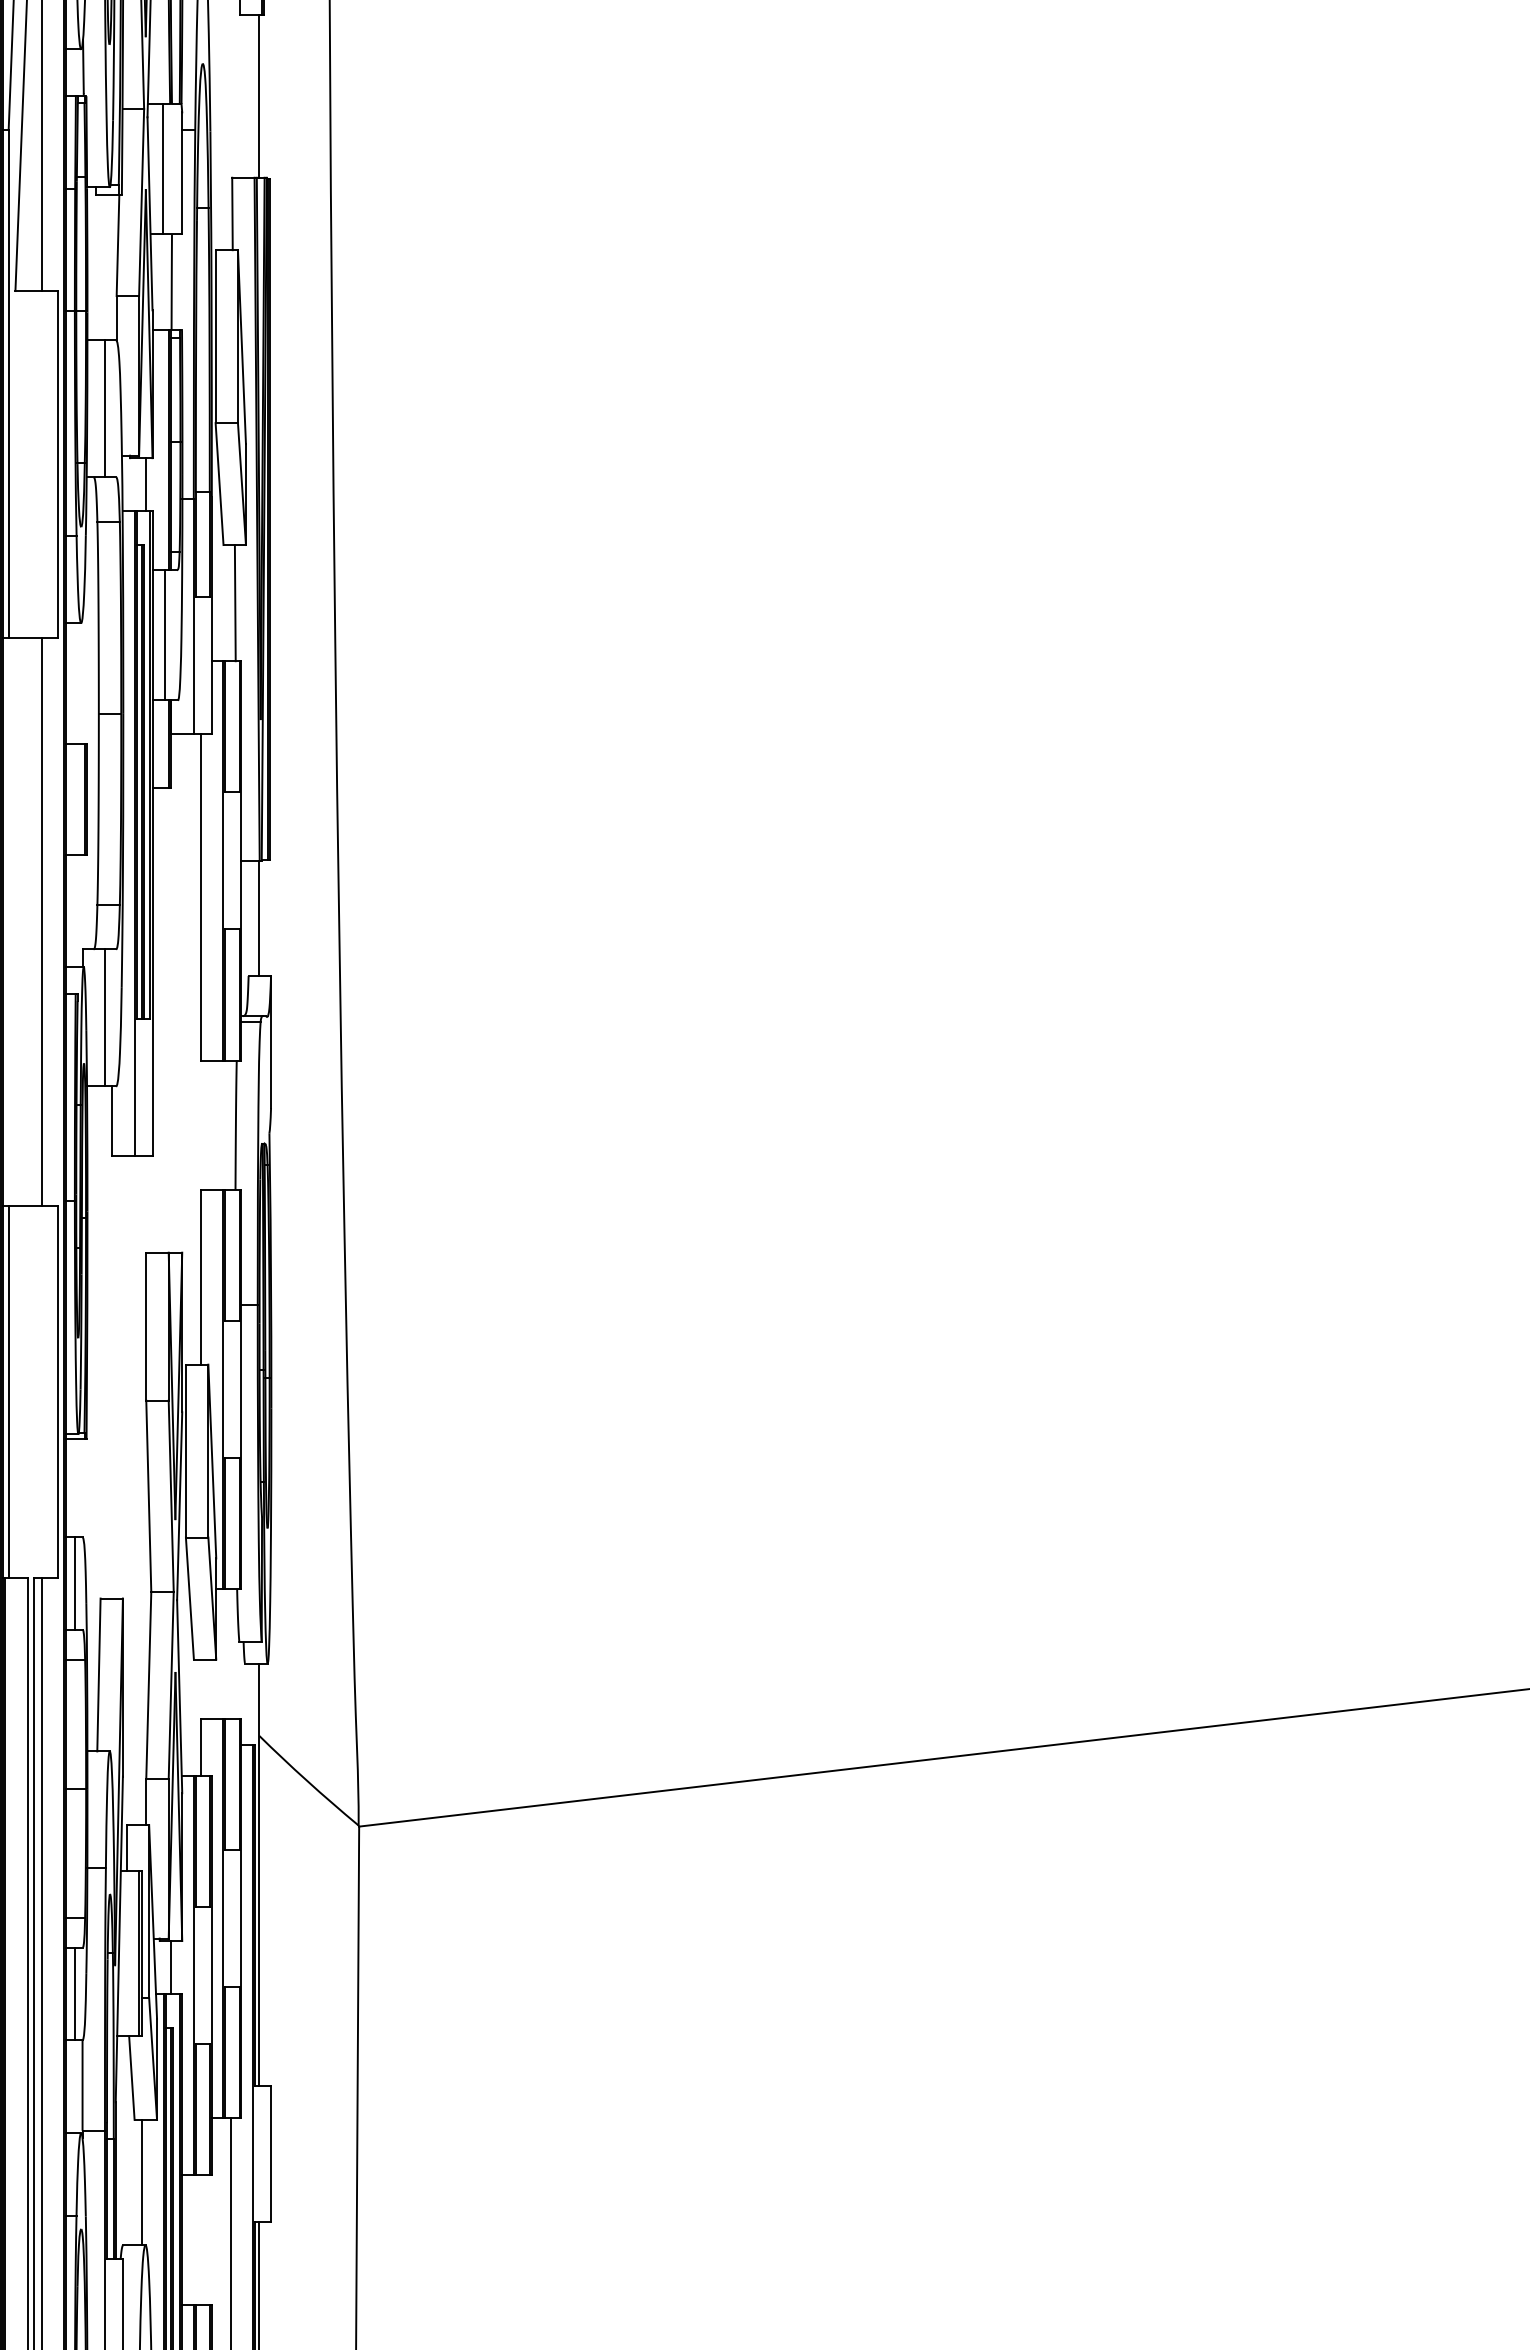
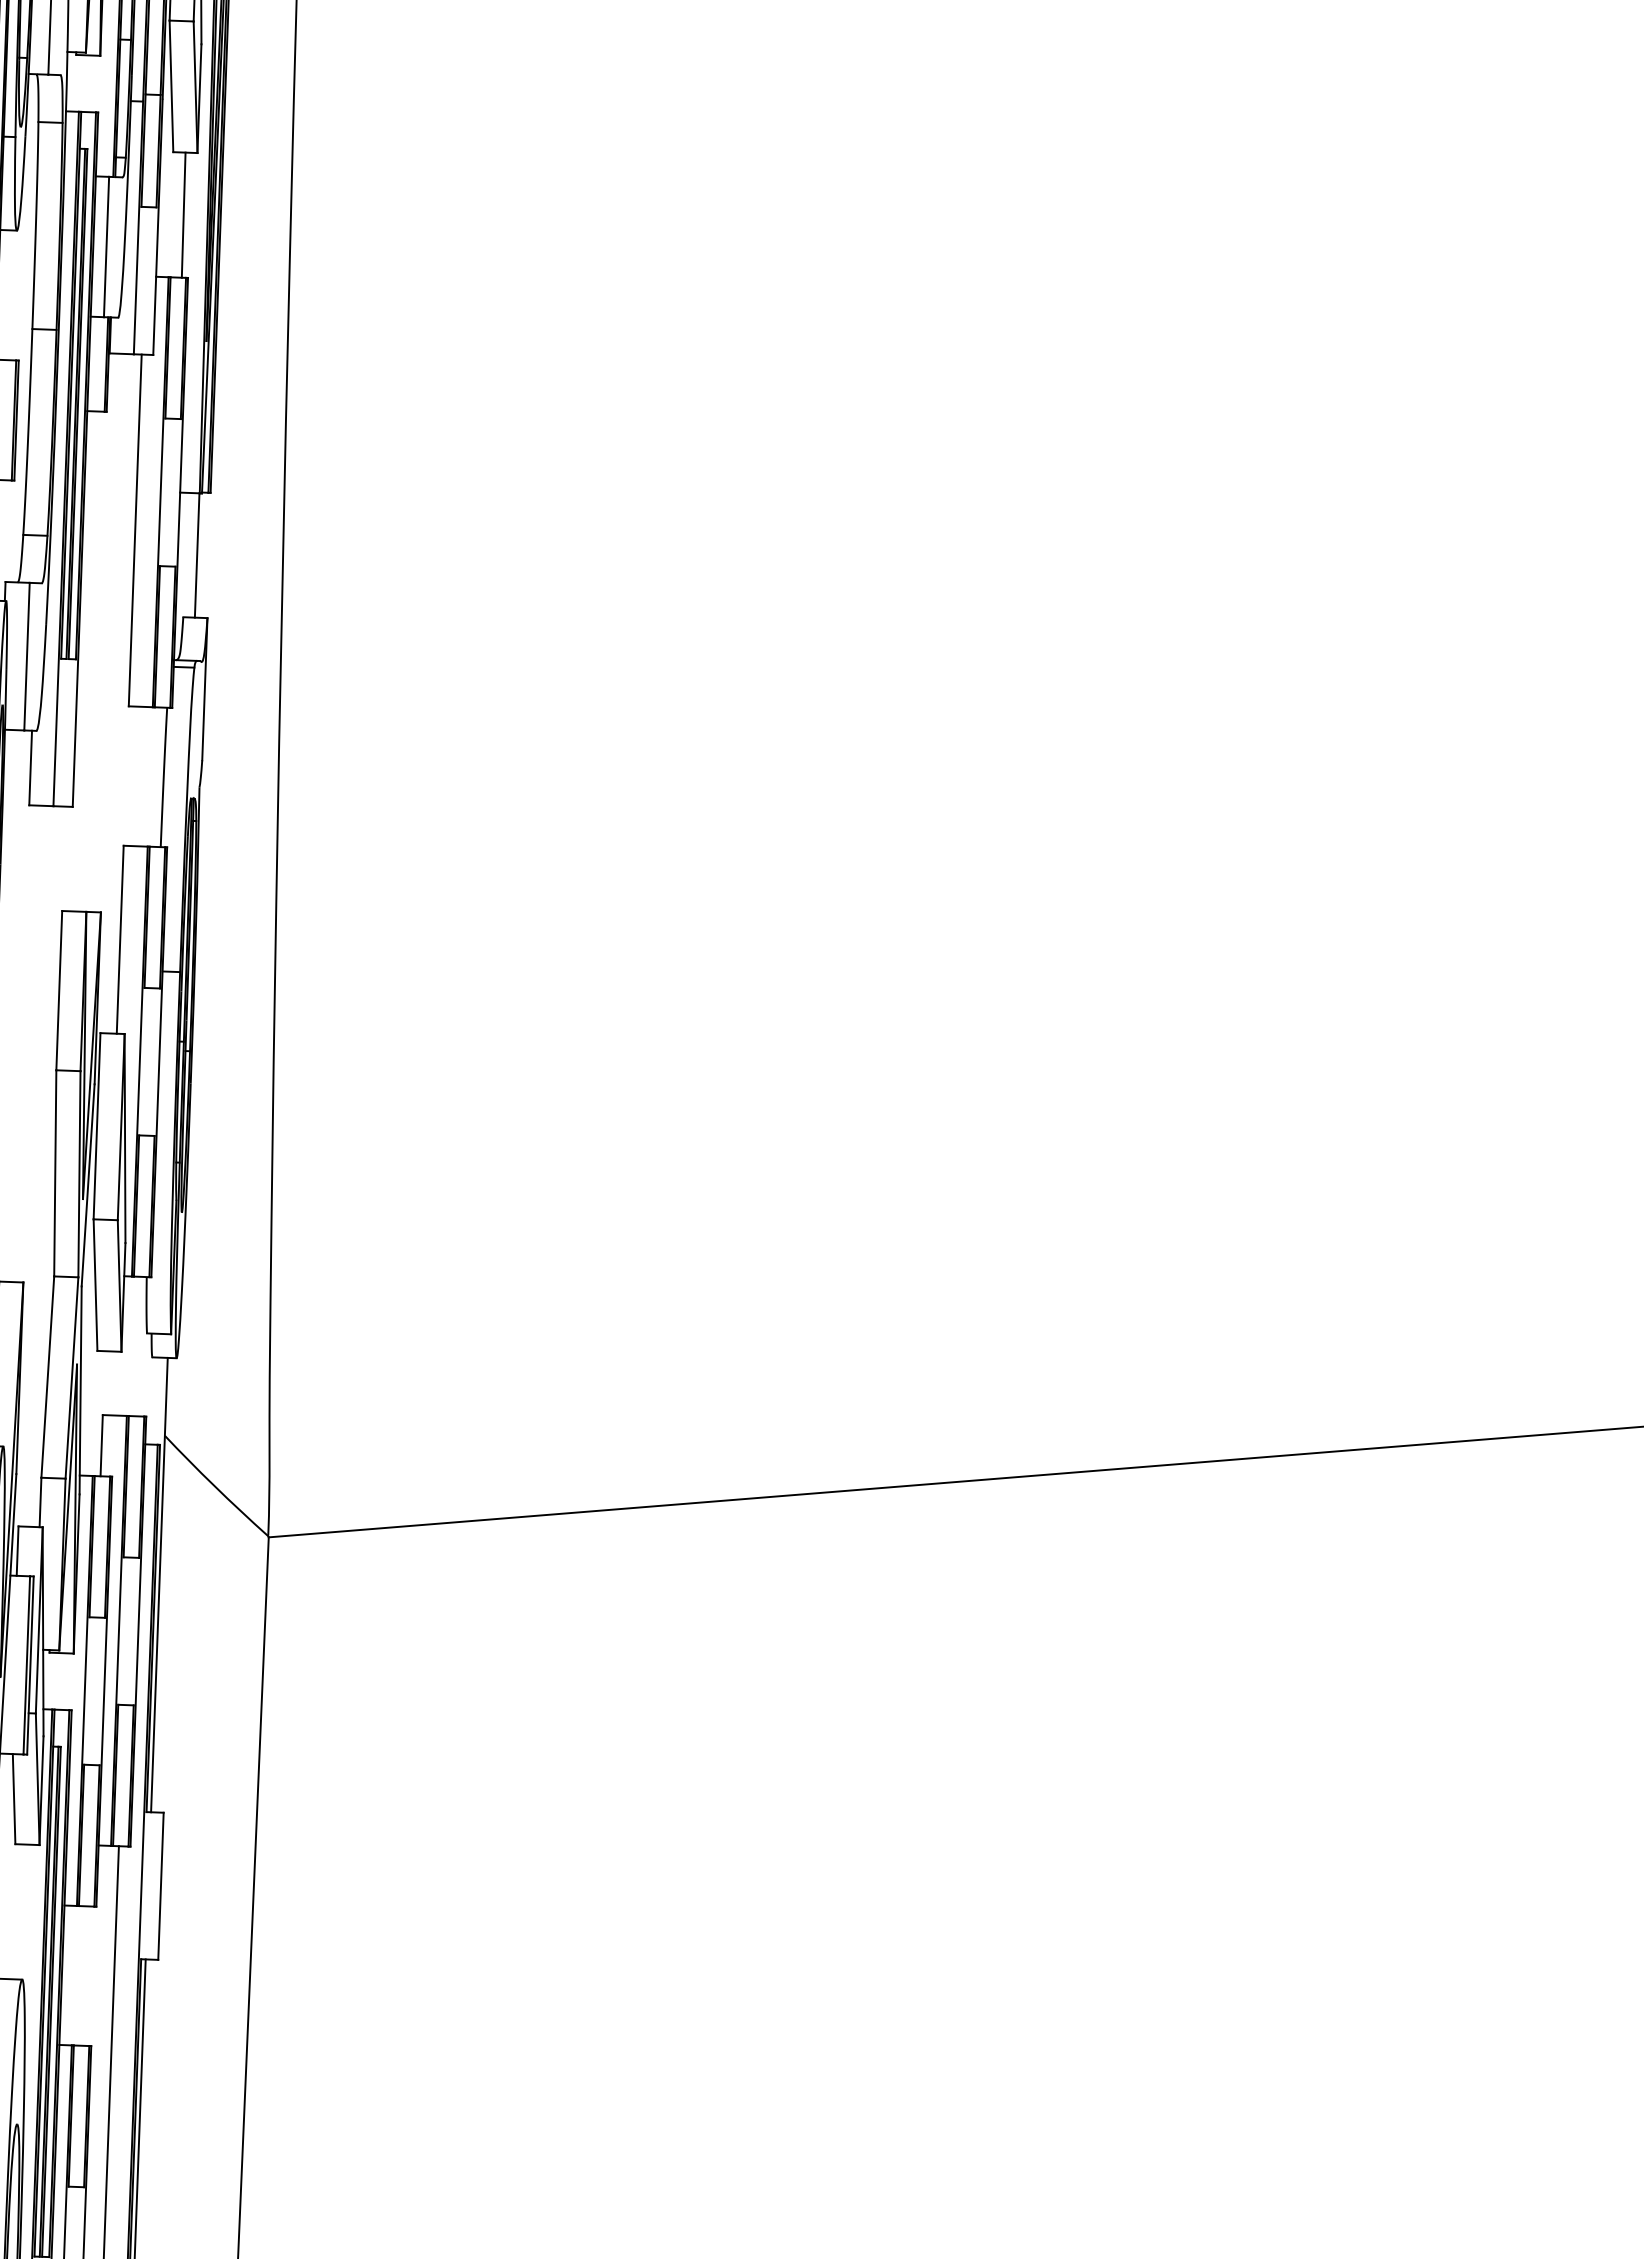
line: (146, 484) -> (92, 83), removed
line: (171, 1967) -> (61, 1681), removed
line: (141, 2182) -> (20, 1911), removed

